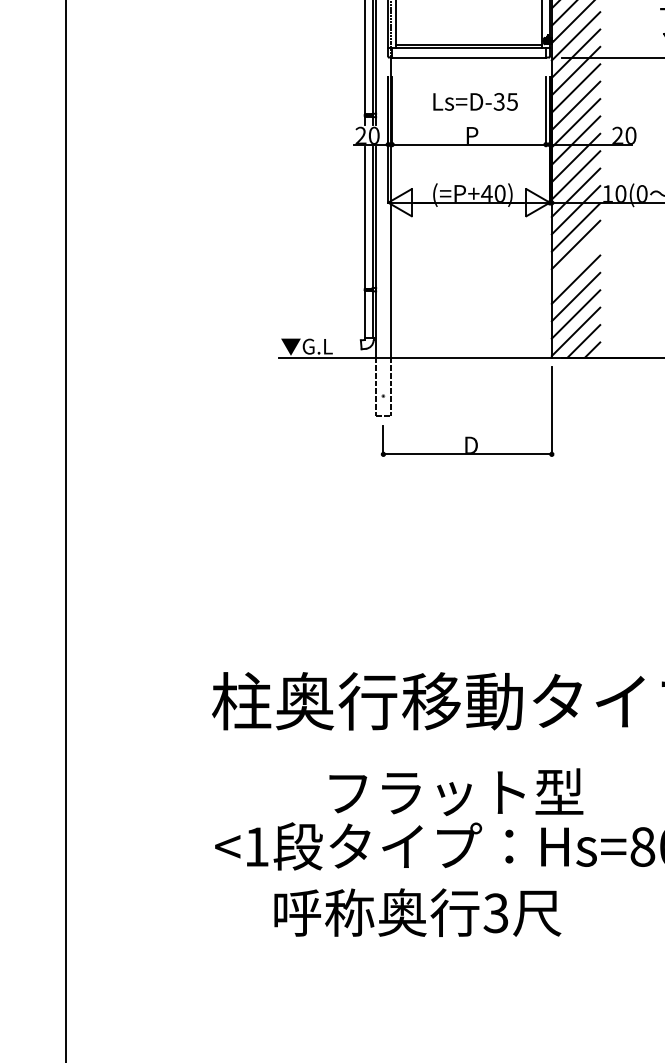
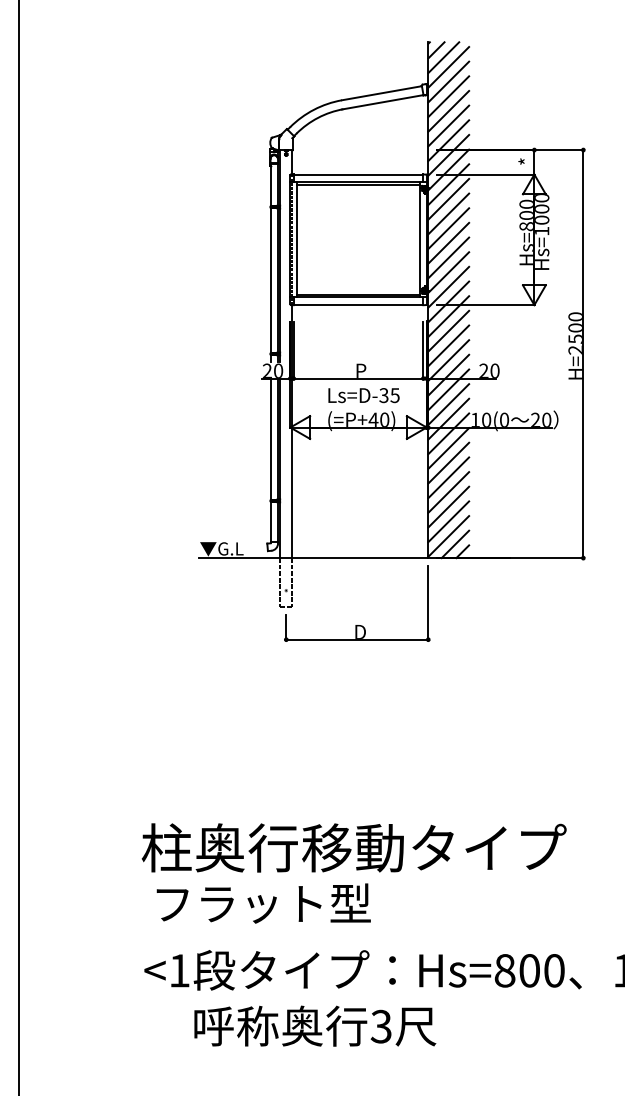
text: (474, 101) -> (363, 395), moved
line: (575, 261) -> (448, 477), added
text: (455, 792) -> (263, 903), moved

